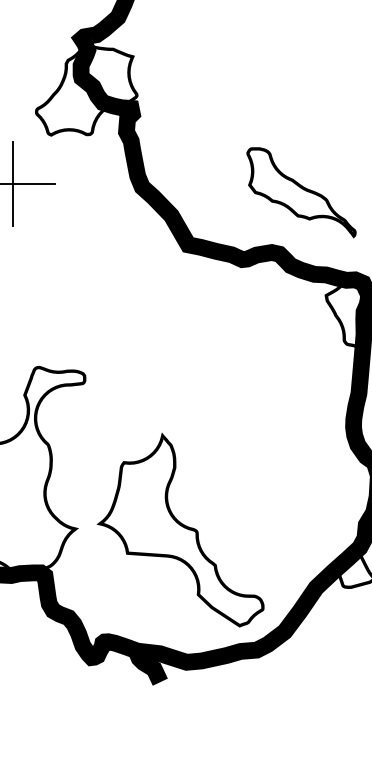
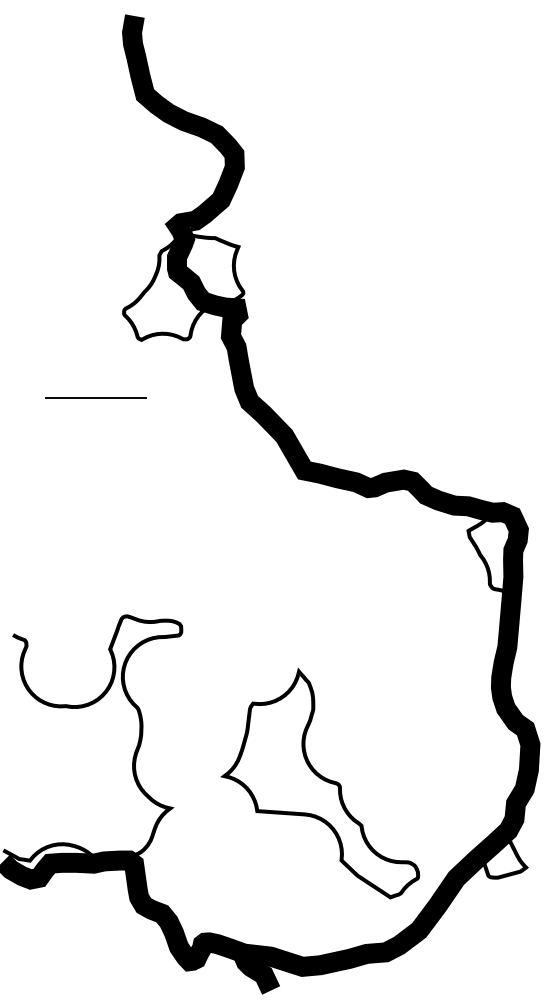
line: (12, 183) -> (95, 397), removed
part: (301, 192) -> (438, 408), removed
part: (180, 529) -> (320, 783), moved

